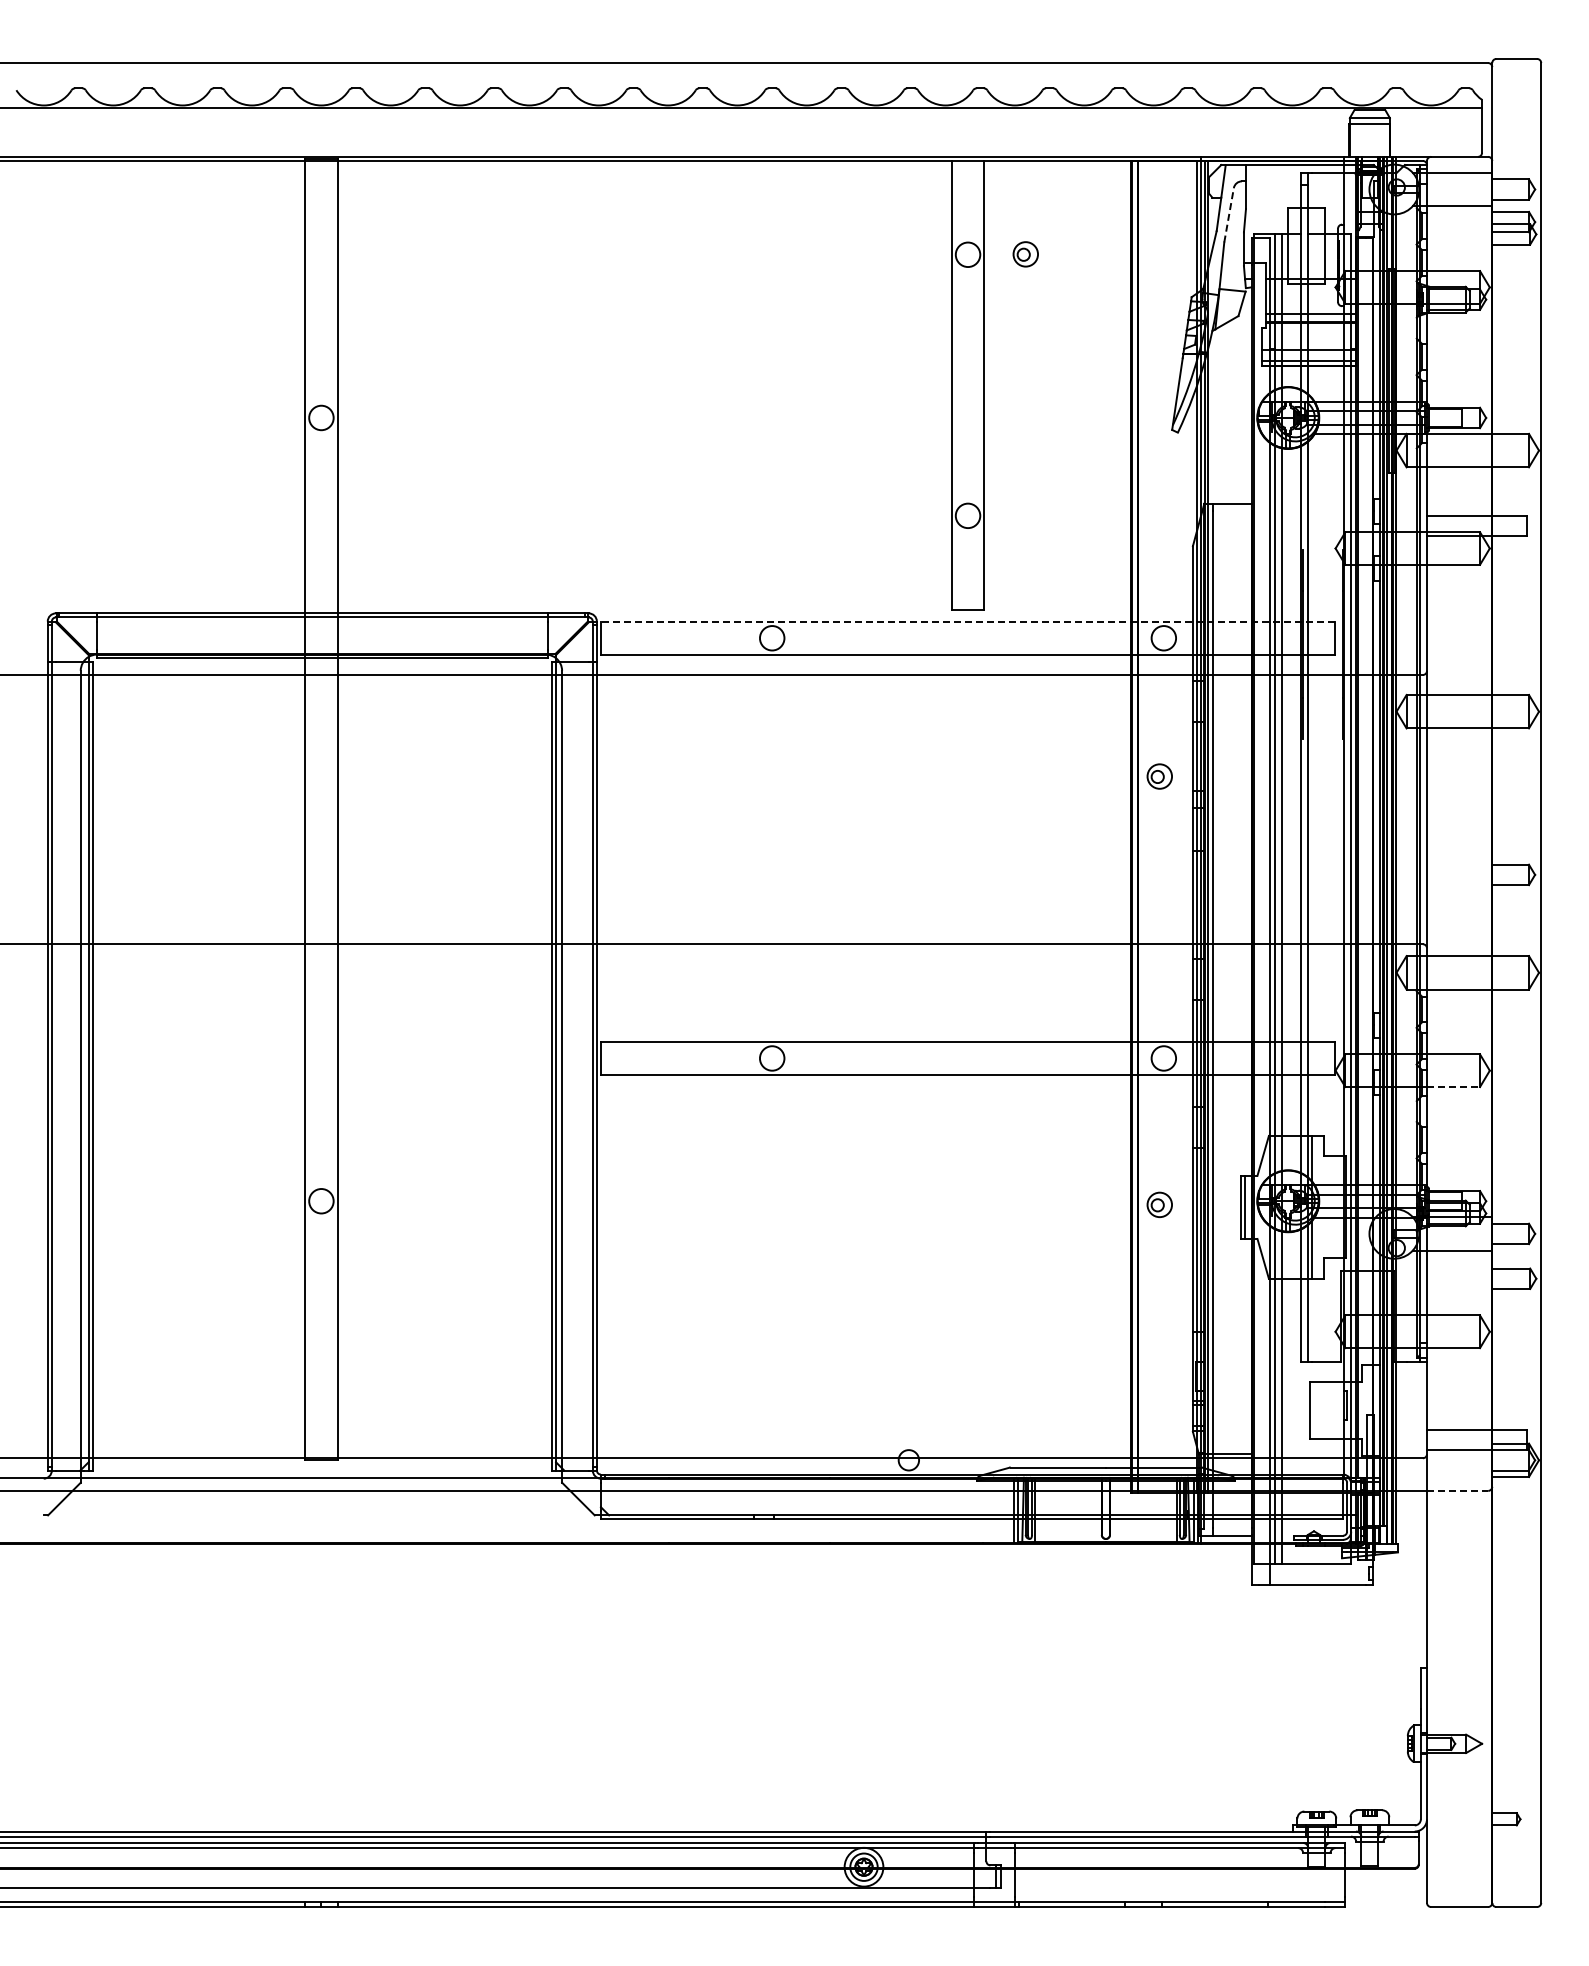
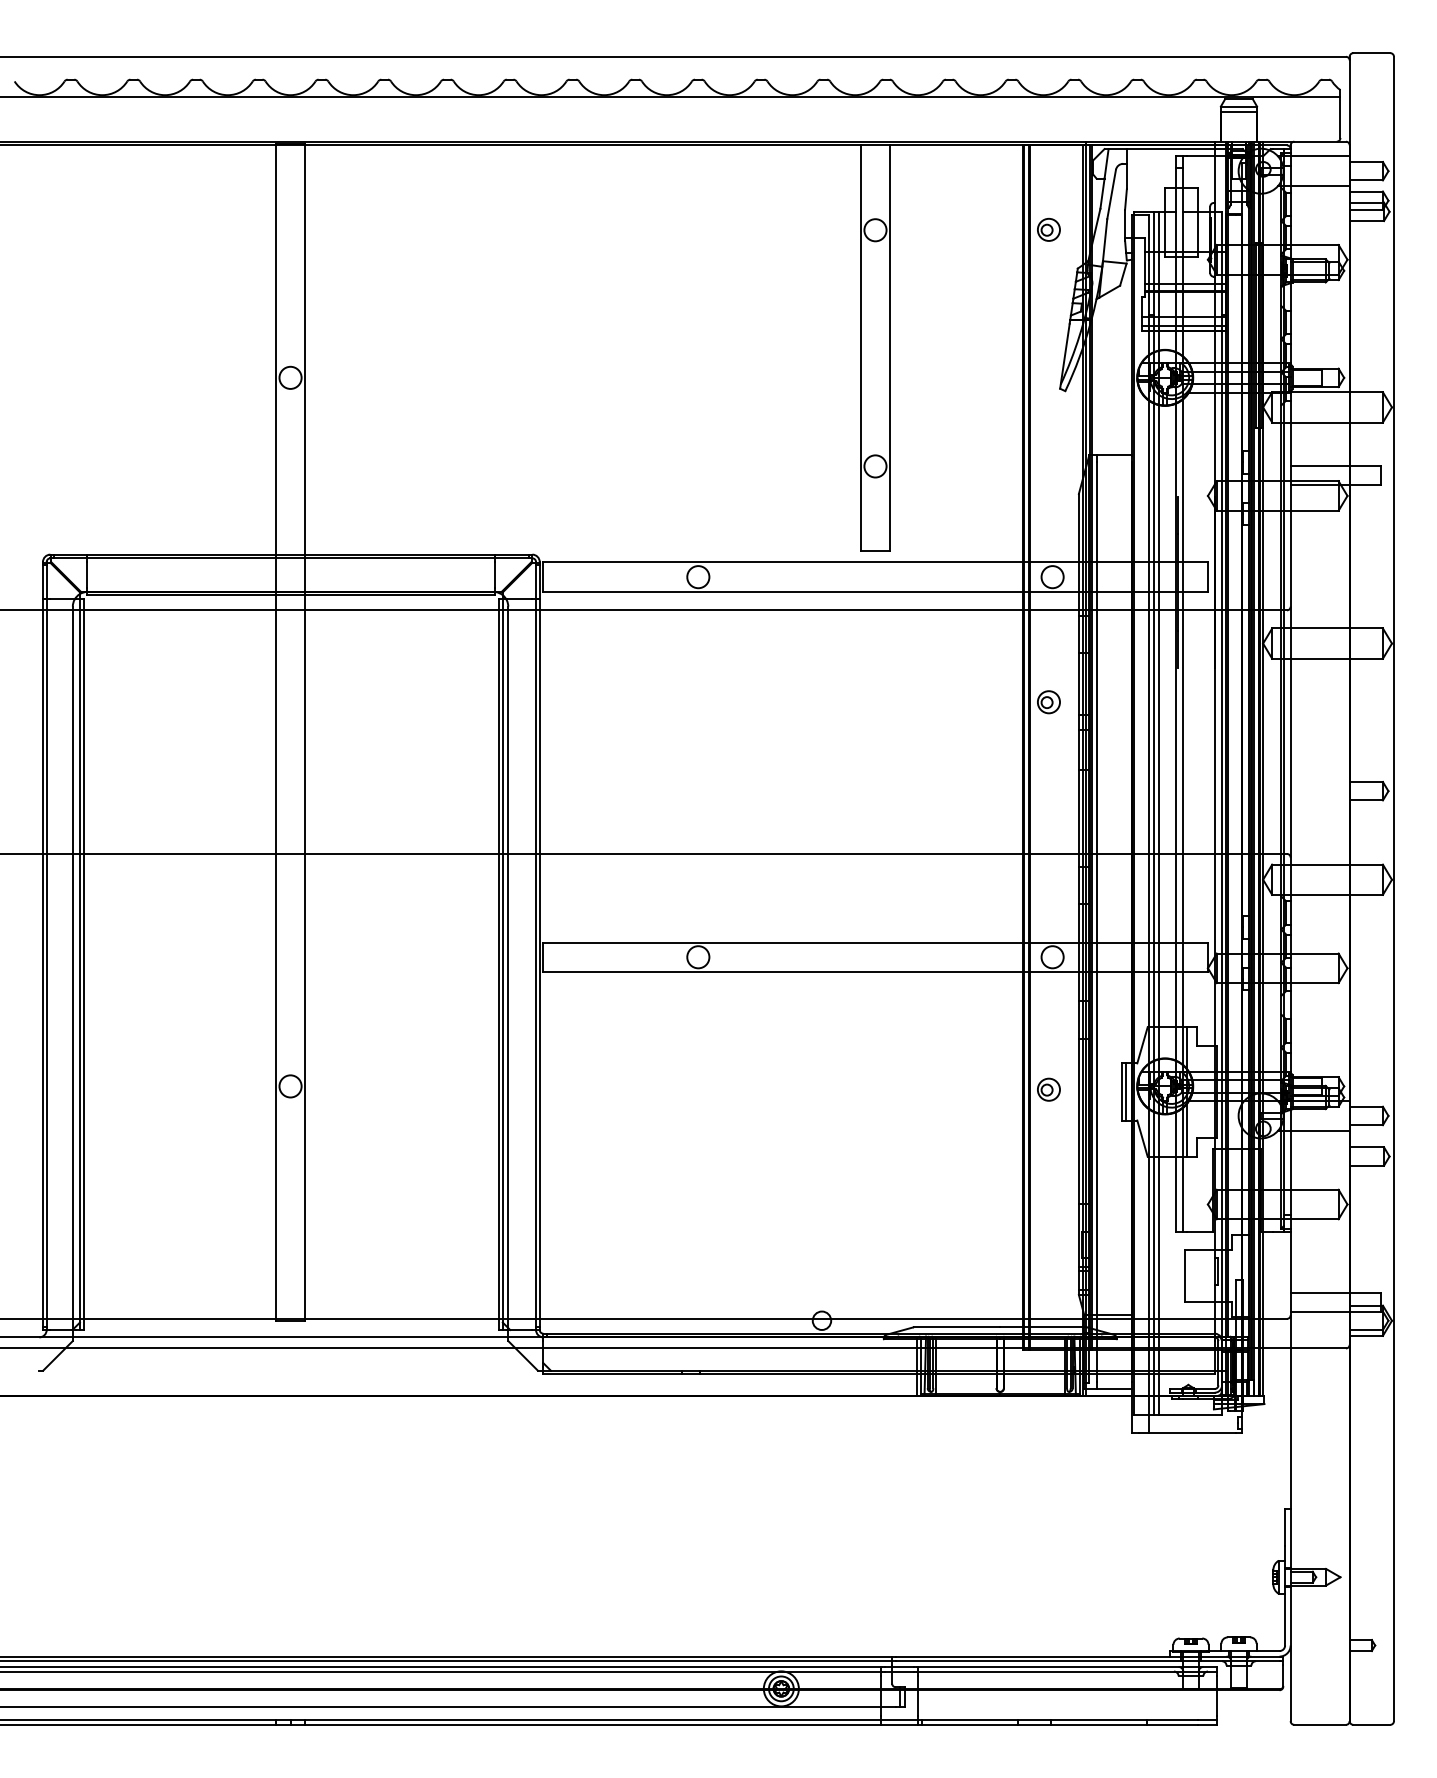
line: (1229, 215) -> (1112, 194), dashed -> solid
part: (1025, 254) -> (1048, 229), moved
line: (967, 621) -> (874, 561), dashed -> solid
line: (1453, 1087) -> (1314, 983), dashed -> solid
line: (1457, 1490) -> (1318, 1348), dashed -> solid

